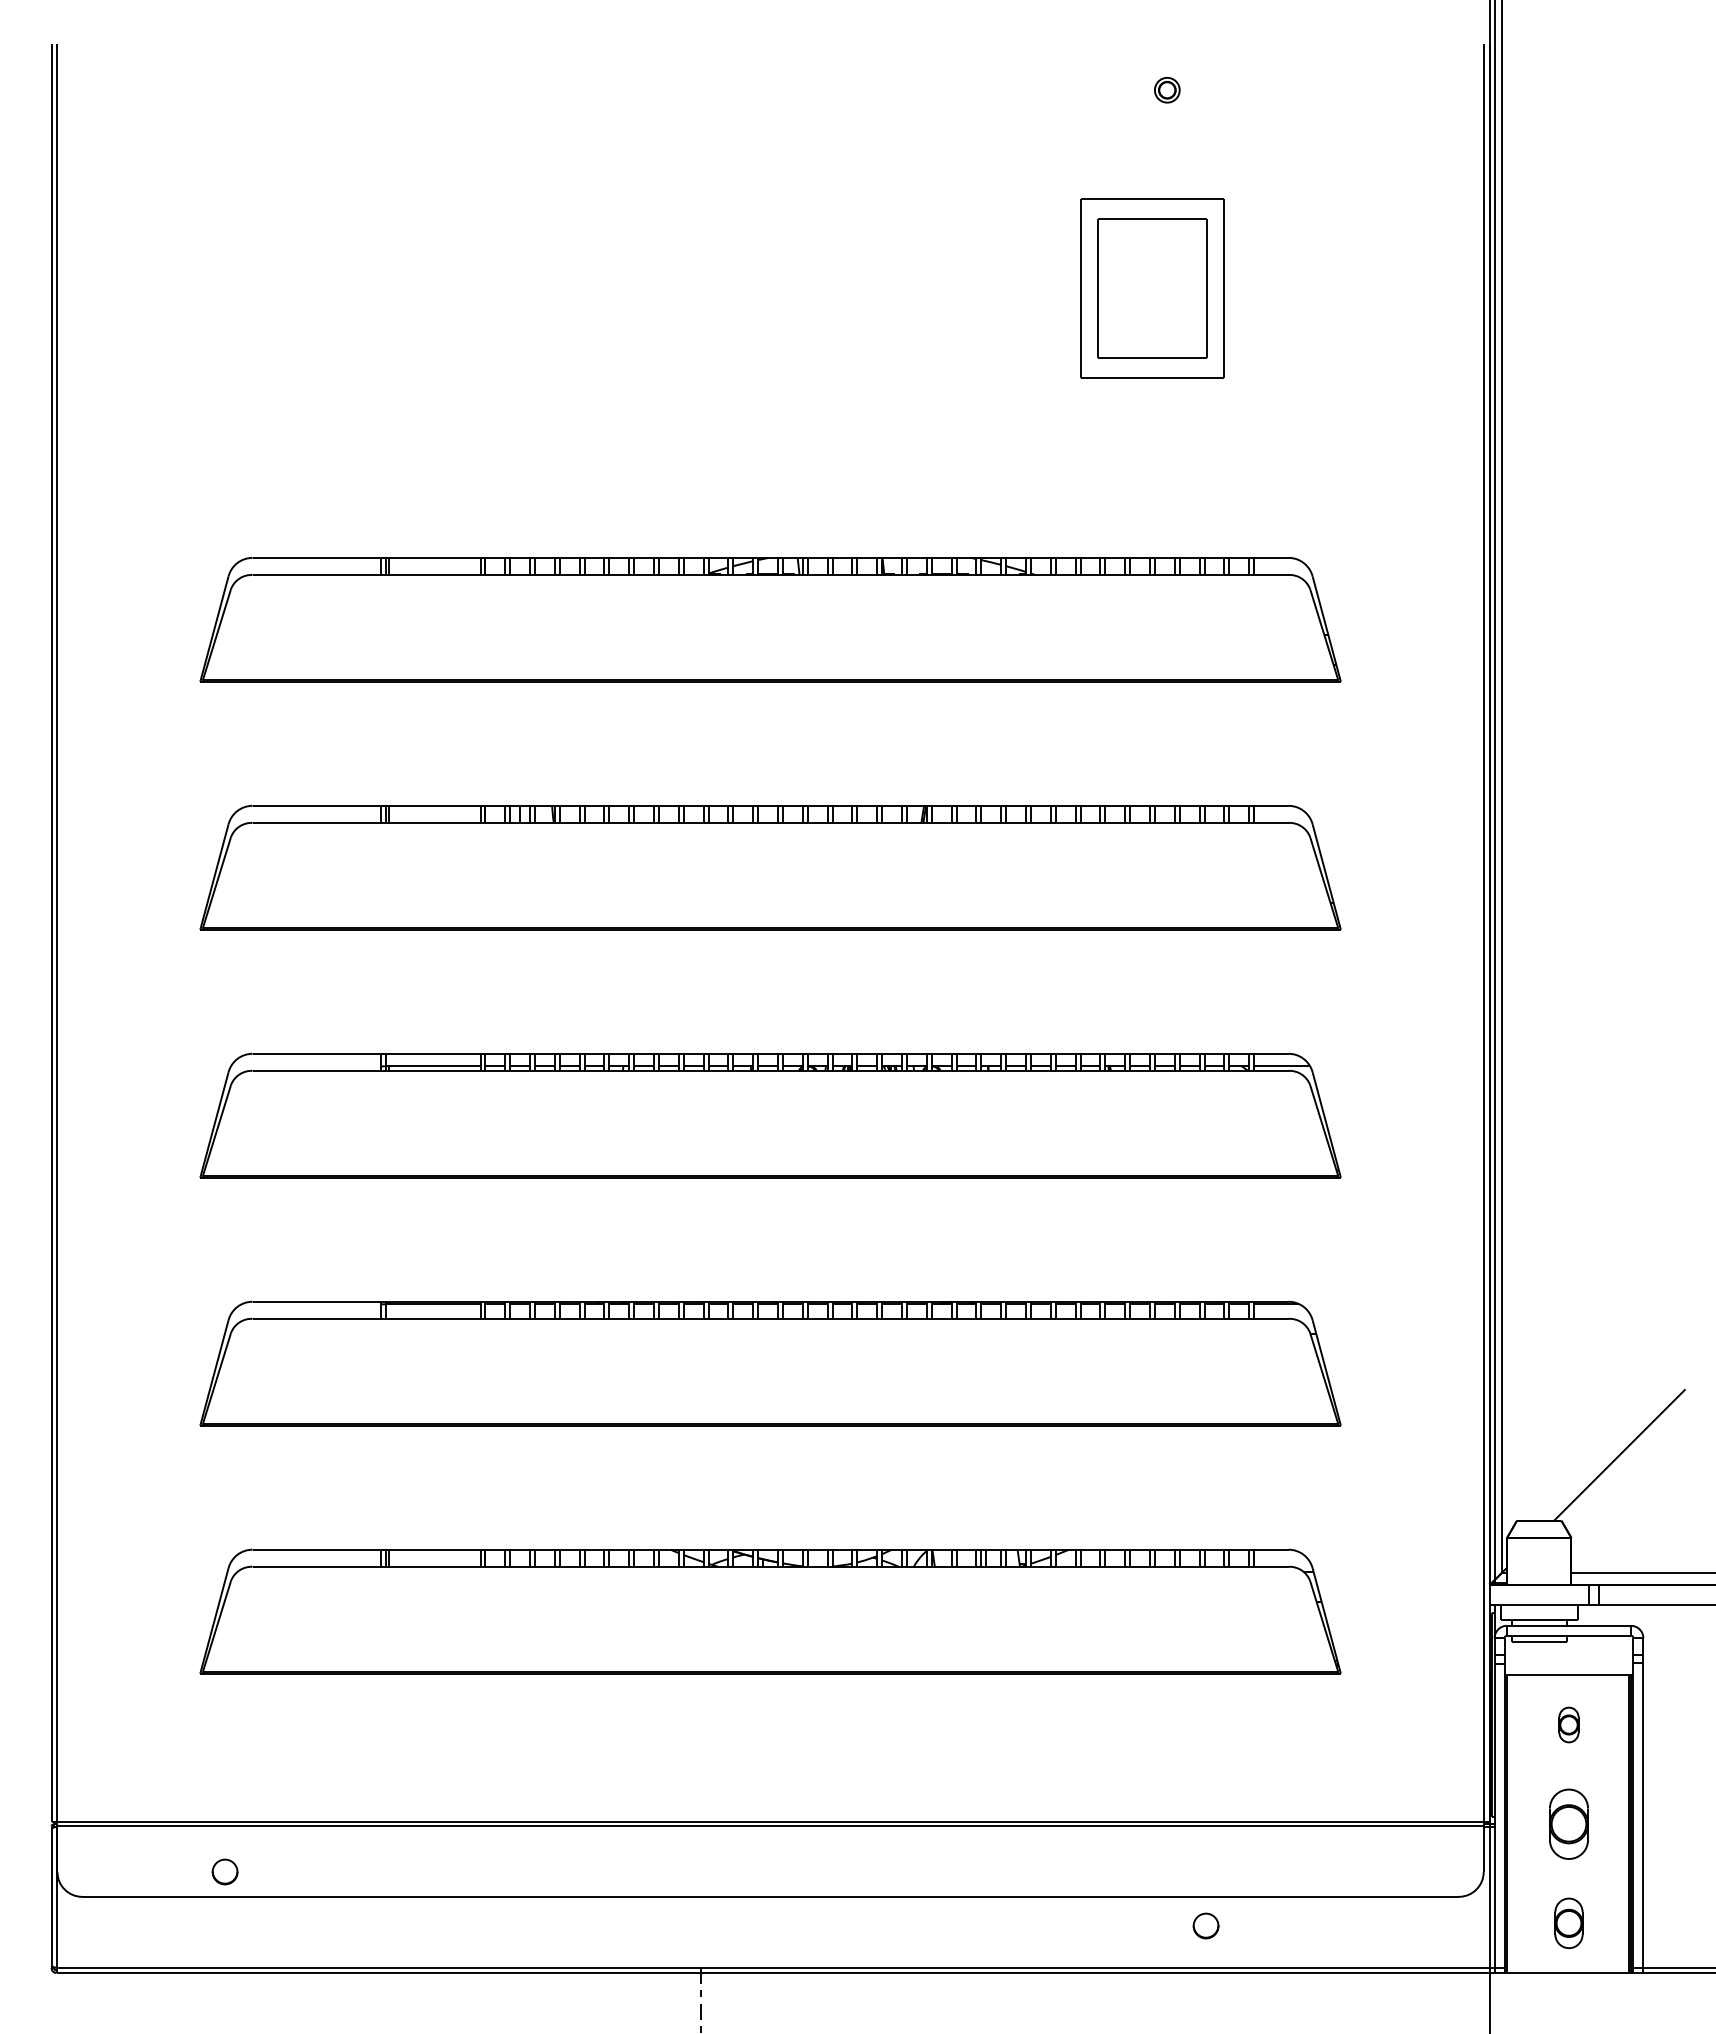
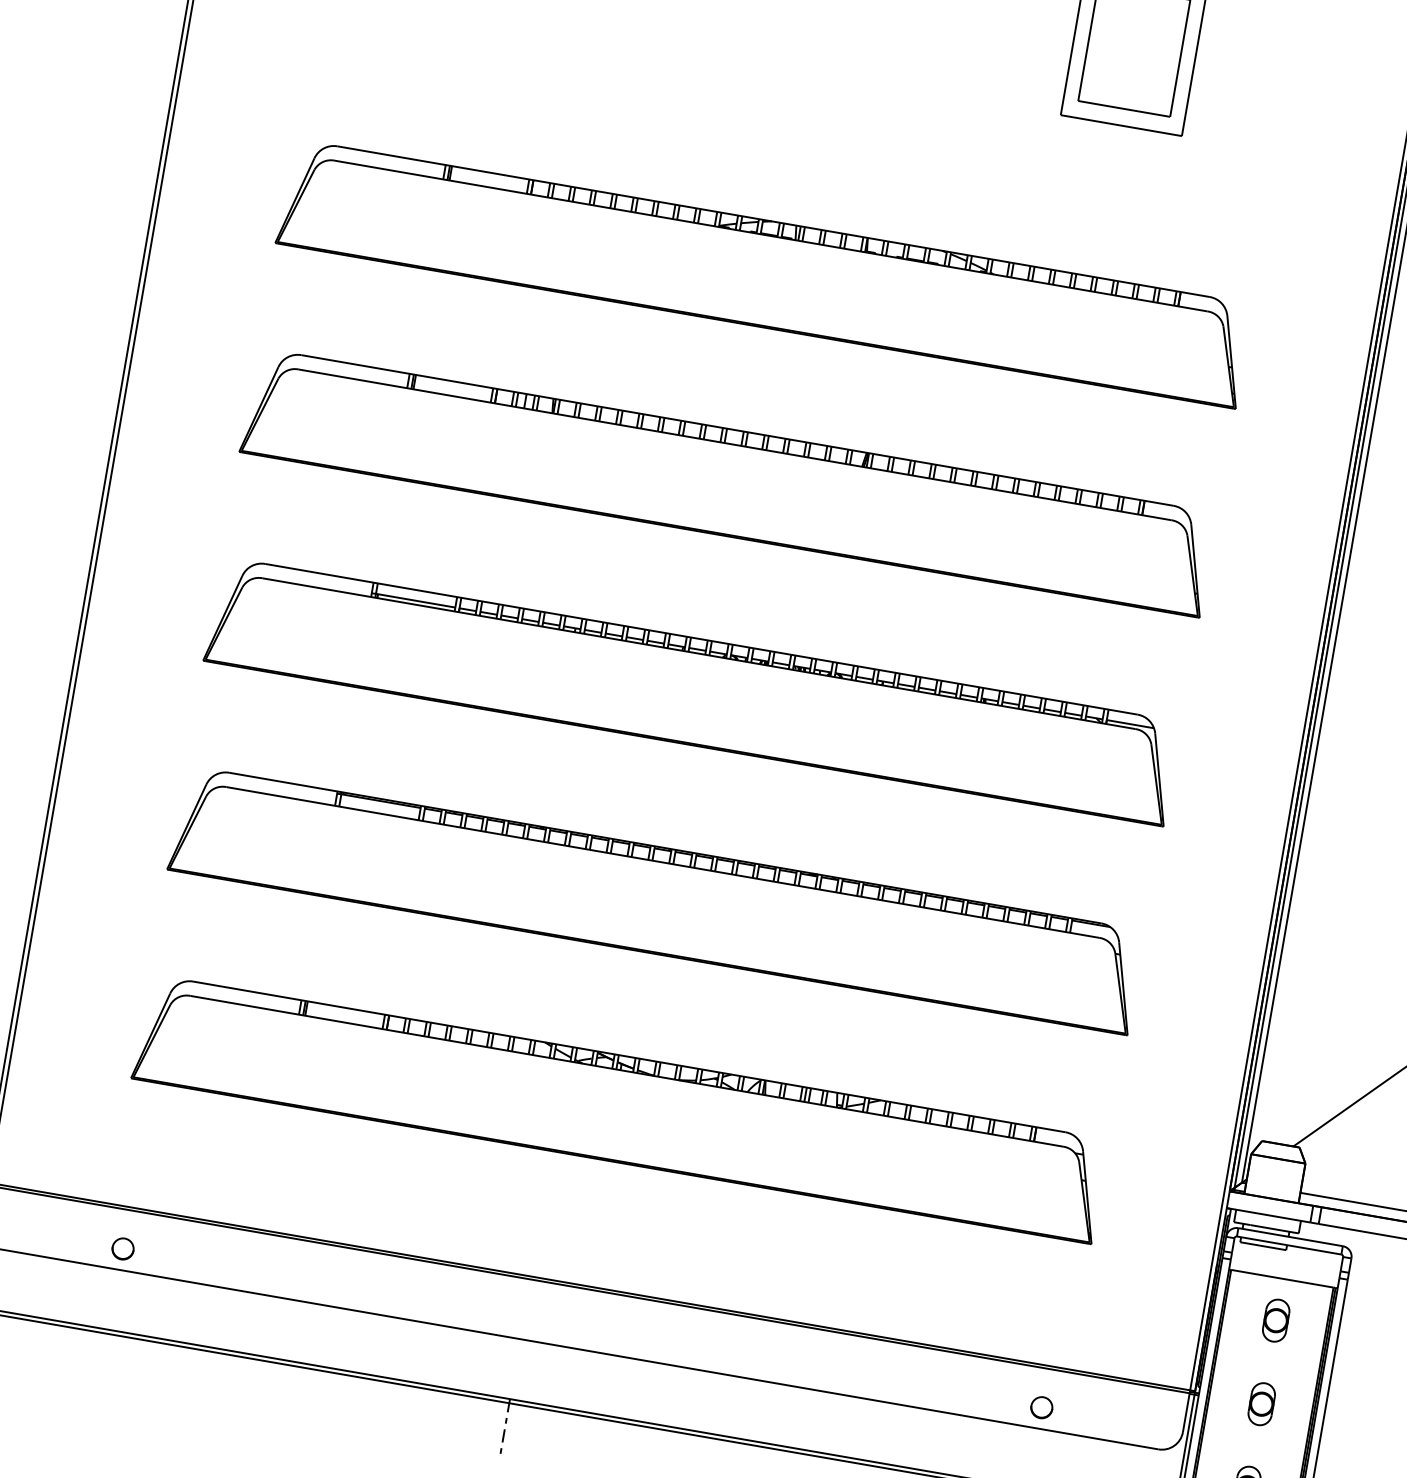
part: (1568, 1724) -> (1275, 1320), size x1.43
part: (1568, 1823) -> (1261, 1403), size x0.71
part: (1205, 1925) -> (1041, 1407), moved

